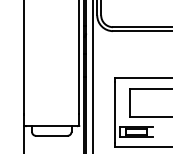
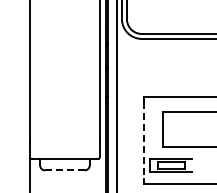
line: (114, 112) -> (143, 141), solid -> dashed
line: (51, 135) -> (64, 170), solid -> dashed

